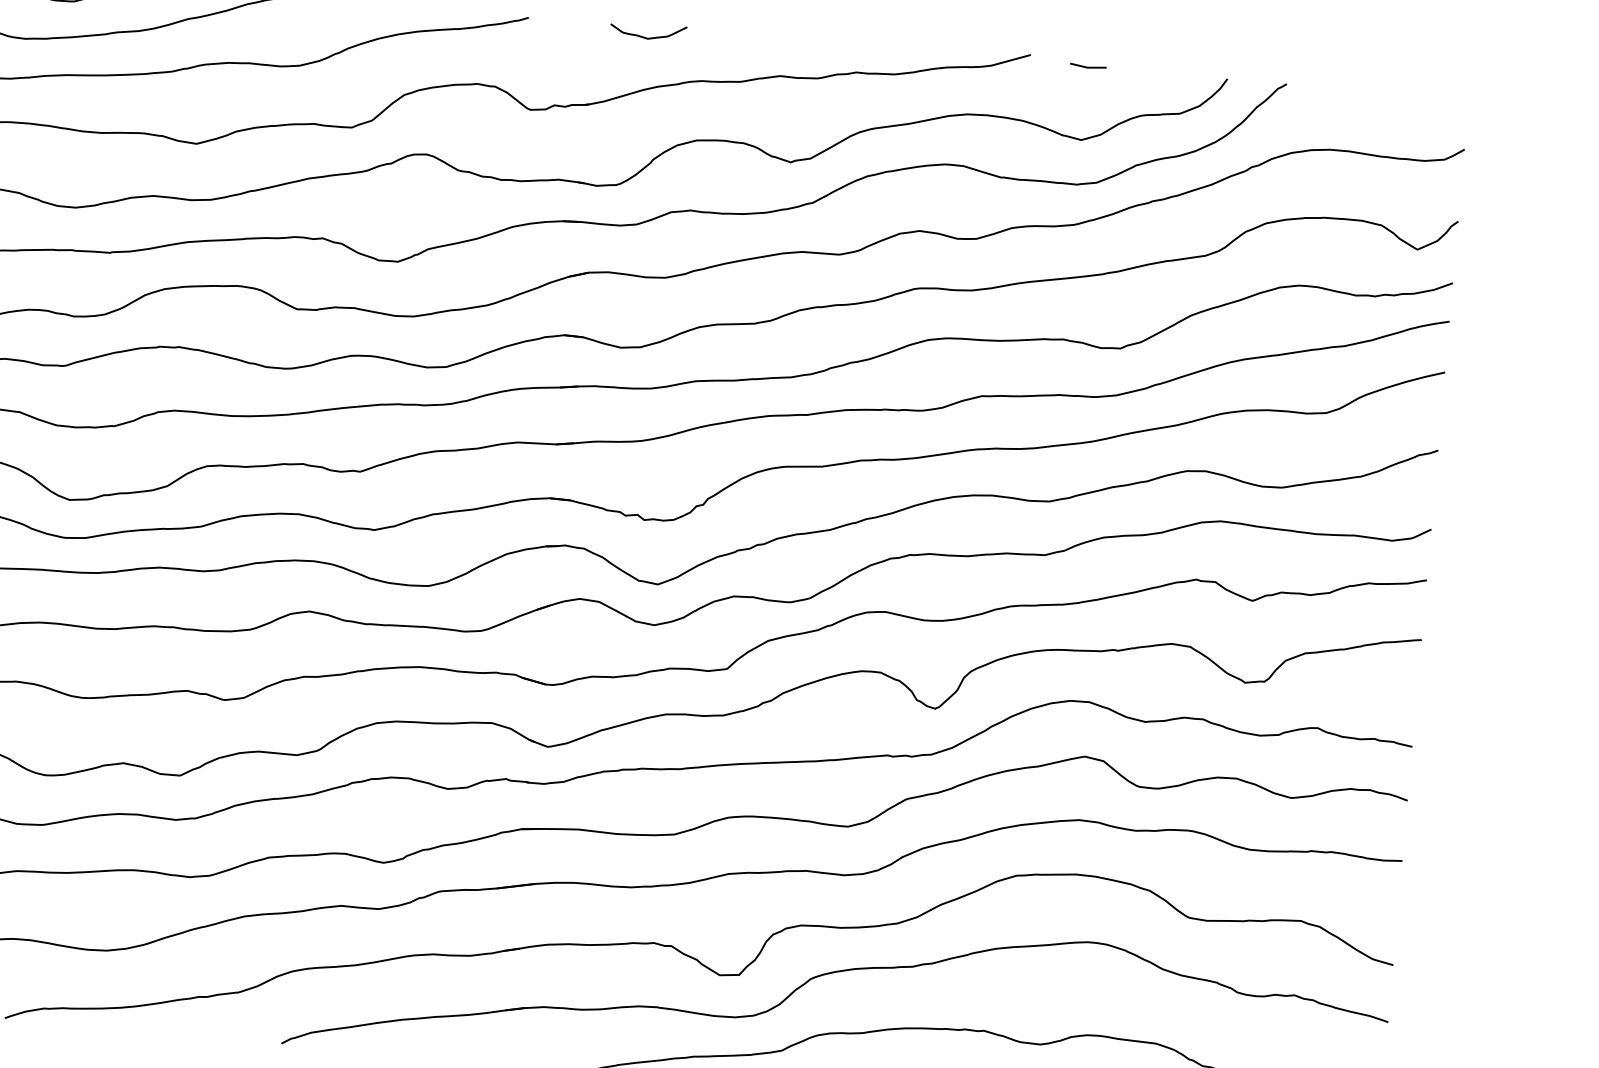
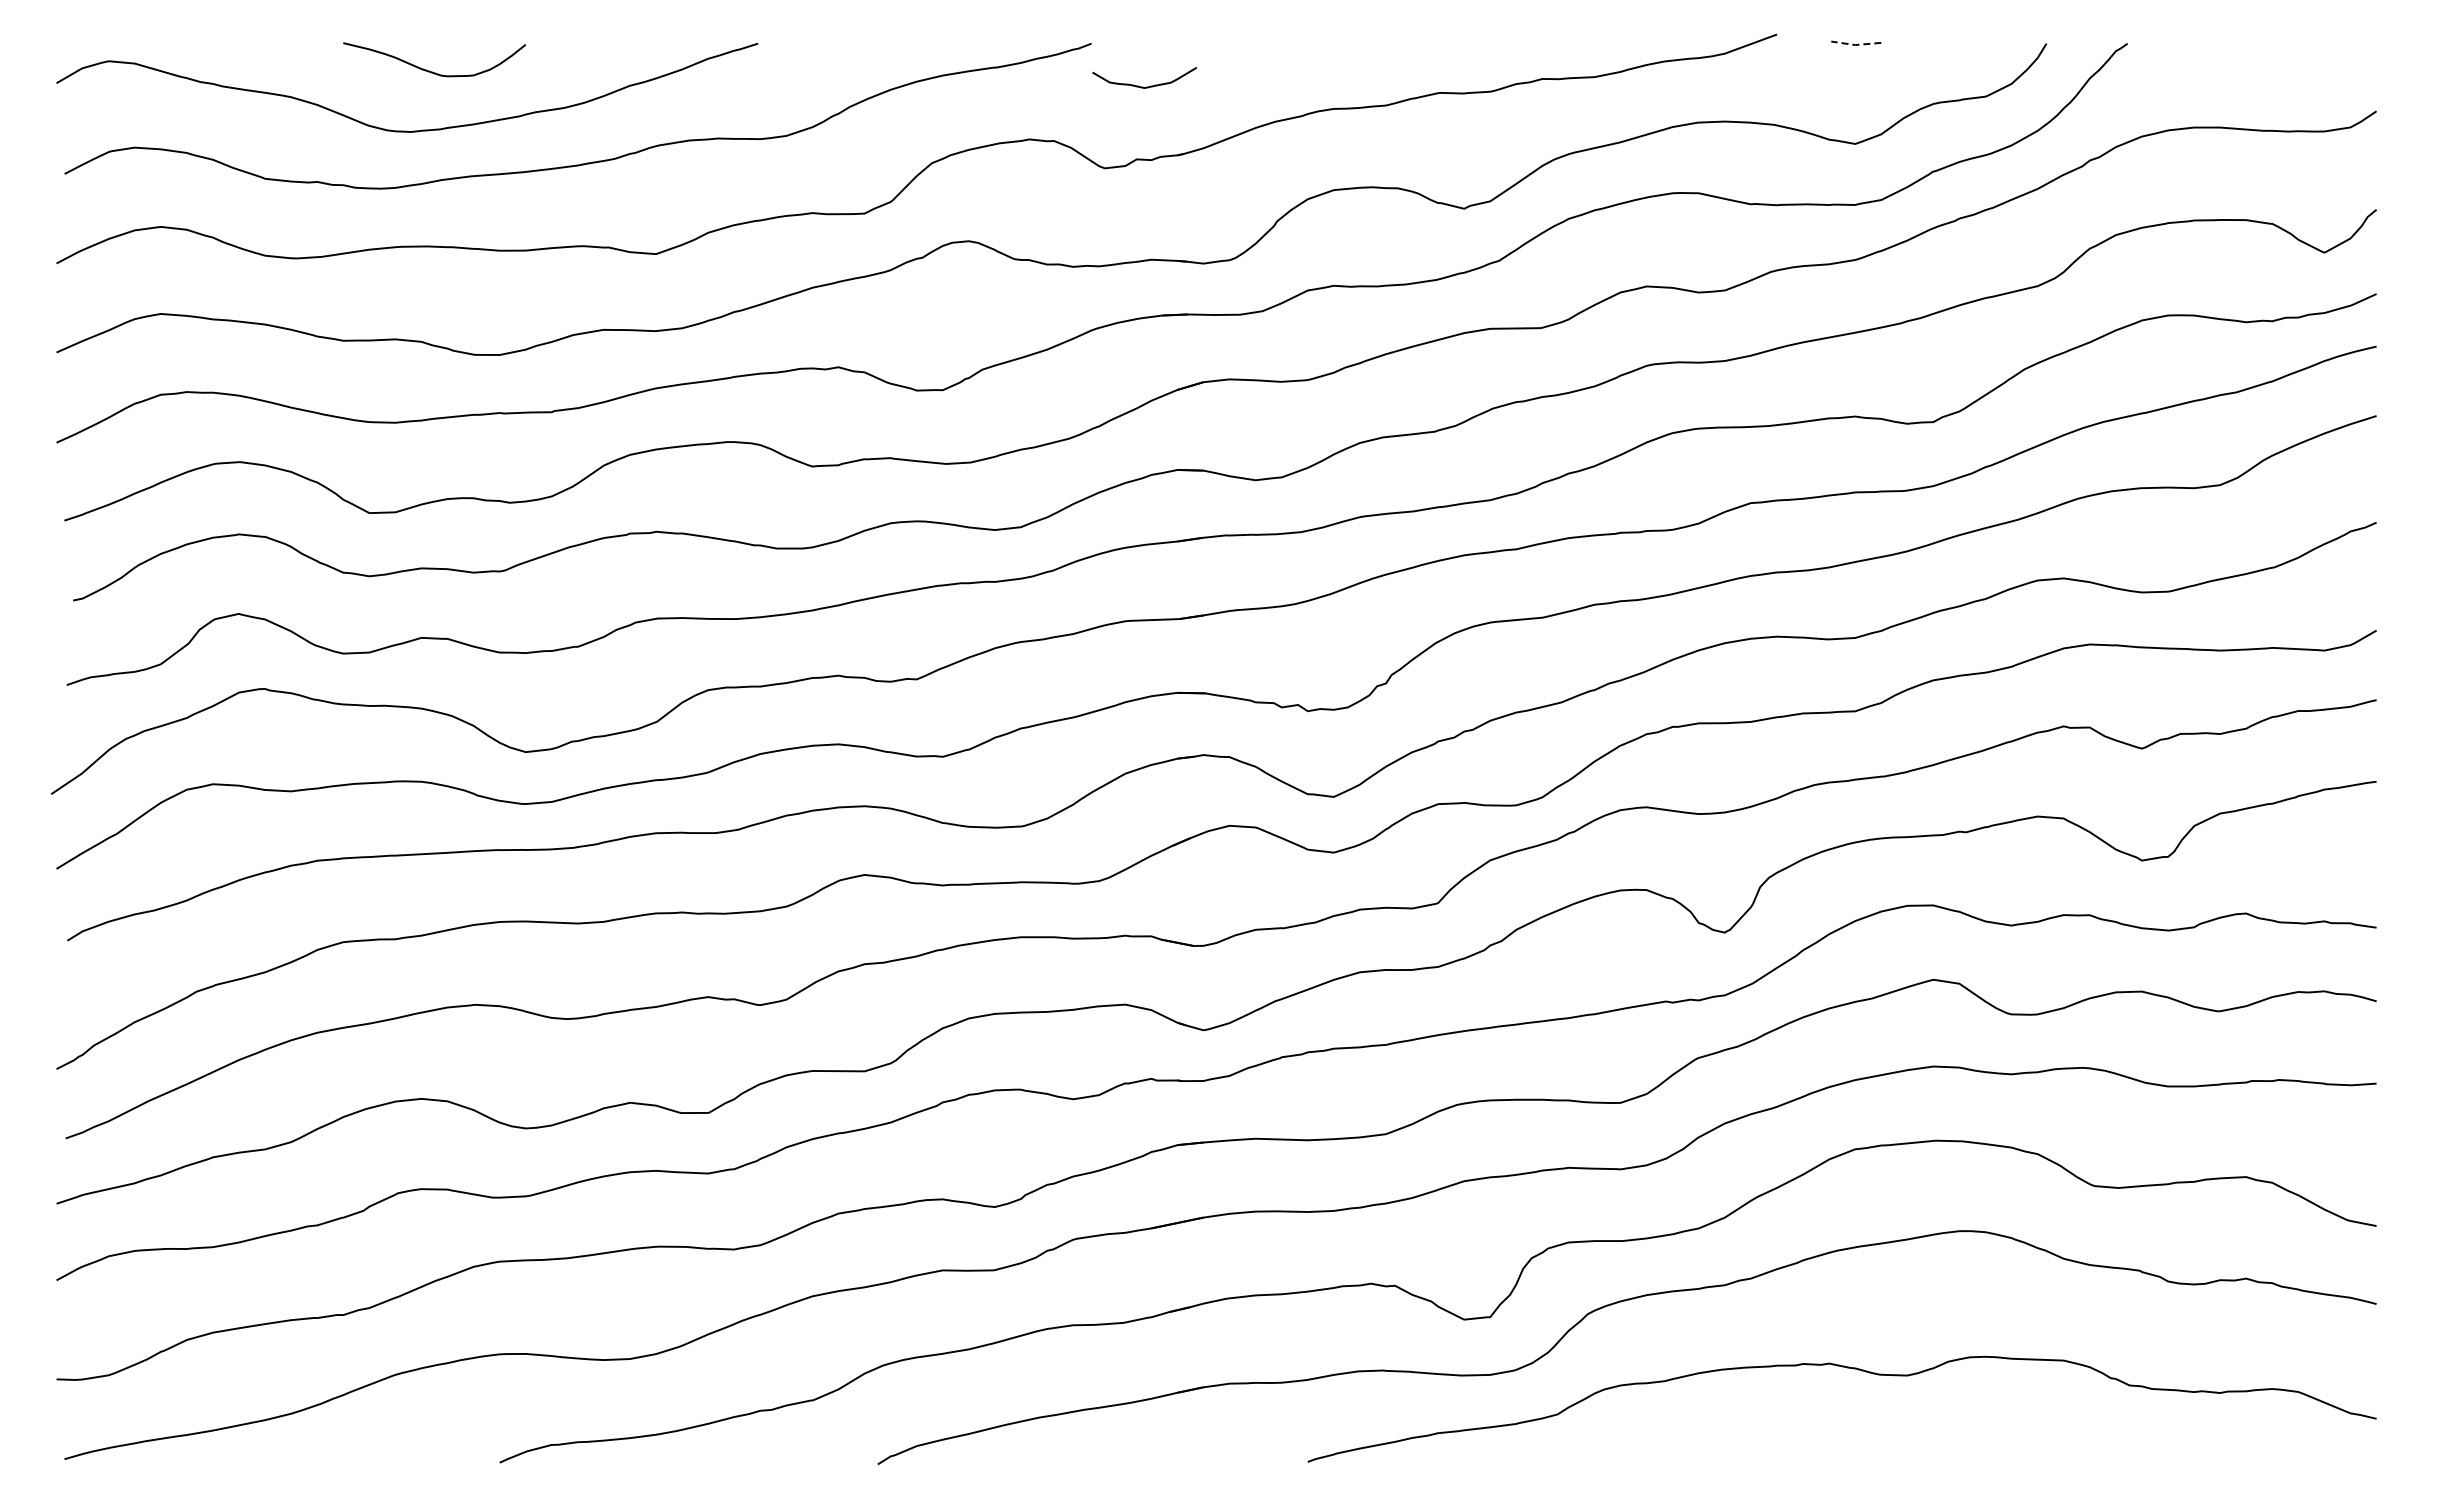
curve: (647, 37) -> (1143, 86), moved
line: (1087, 68) -> (1855, 45), solid -> dashed

